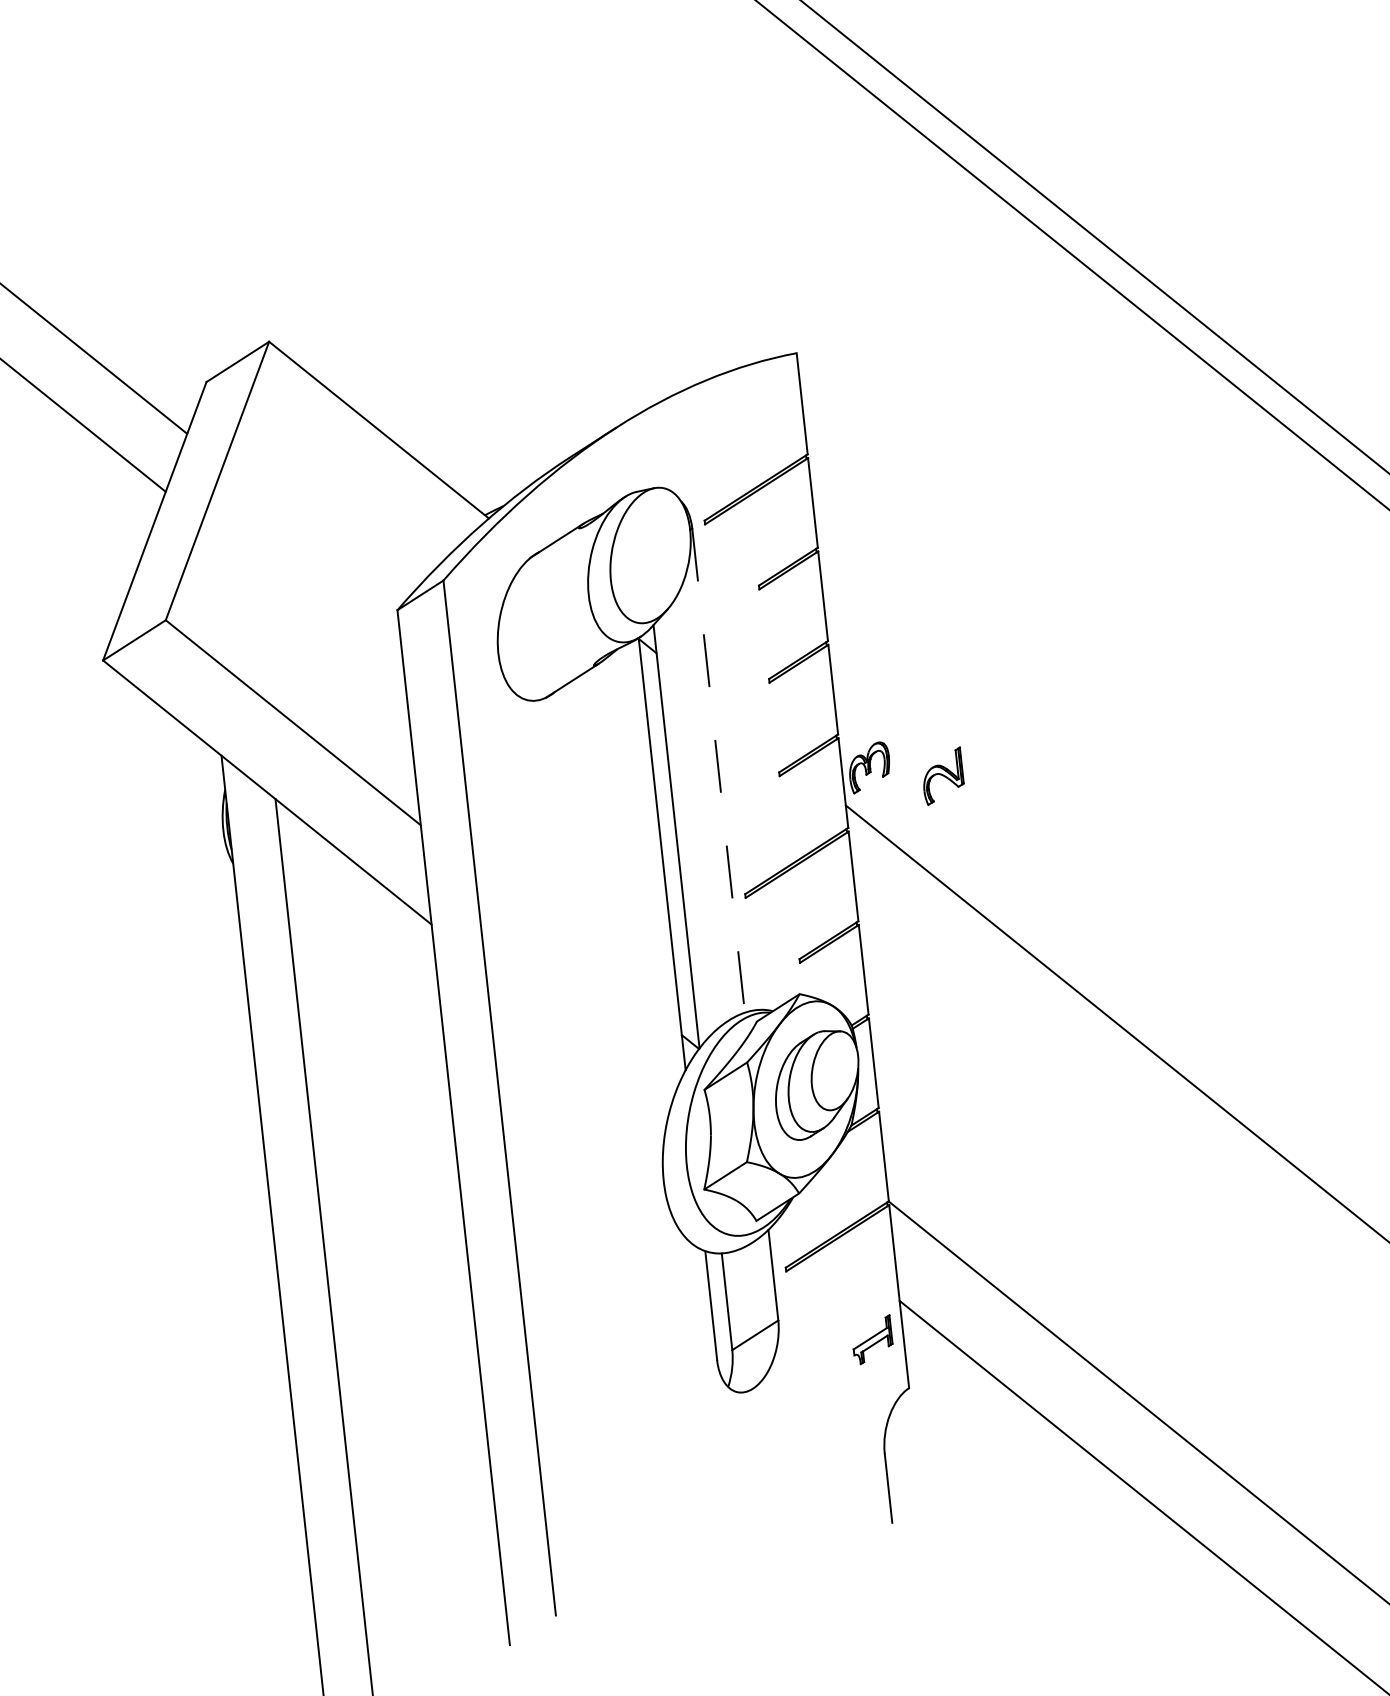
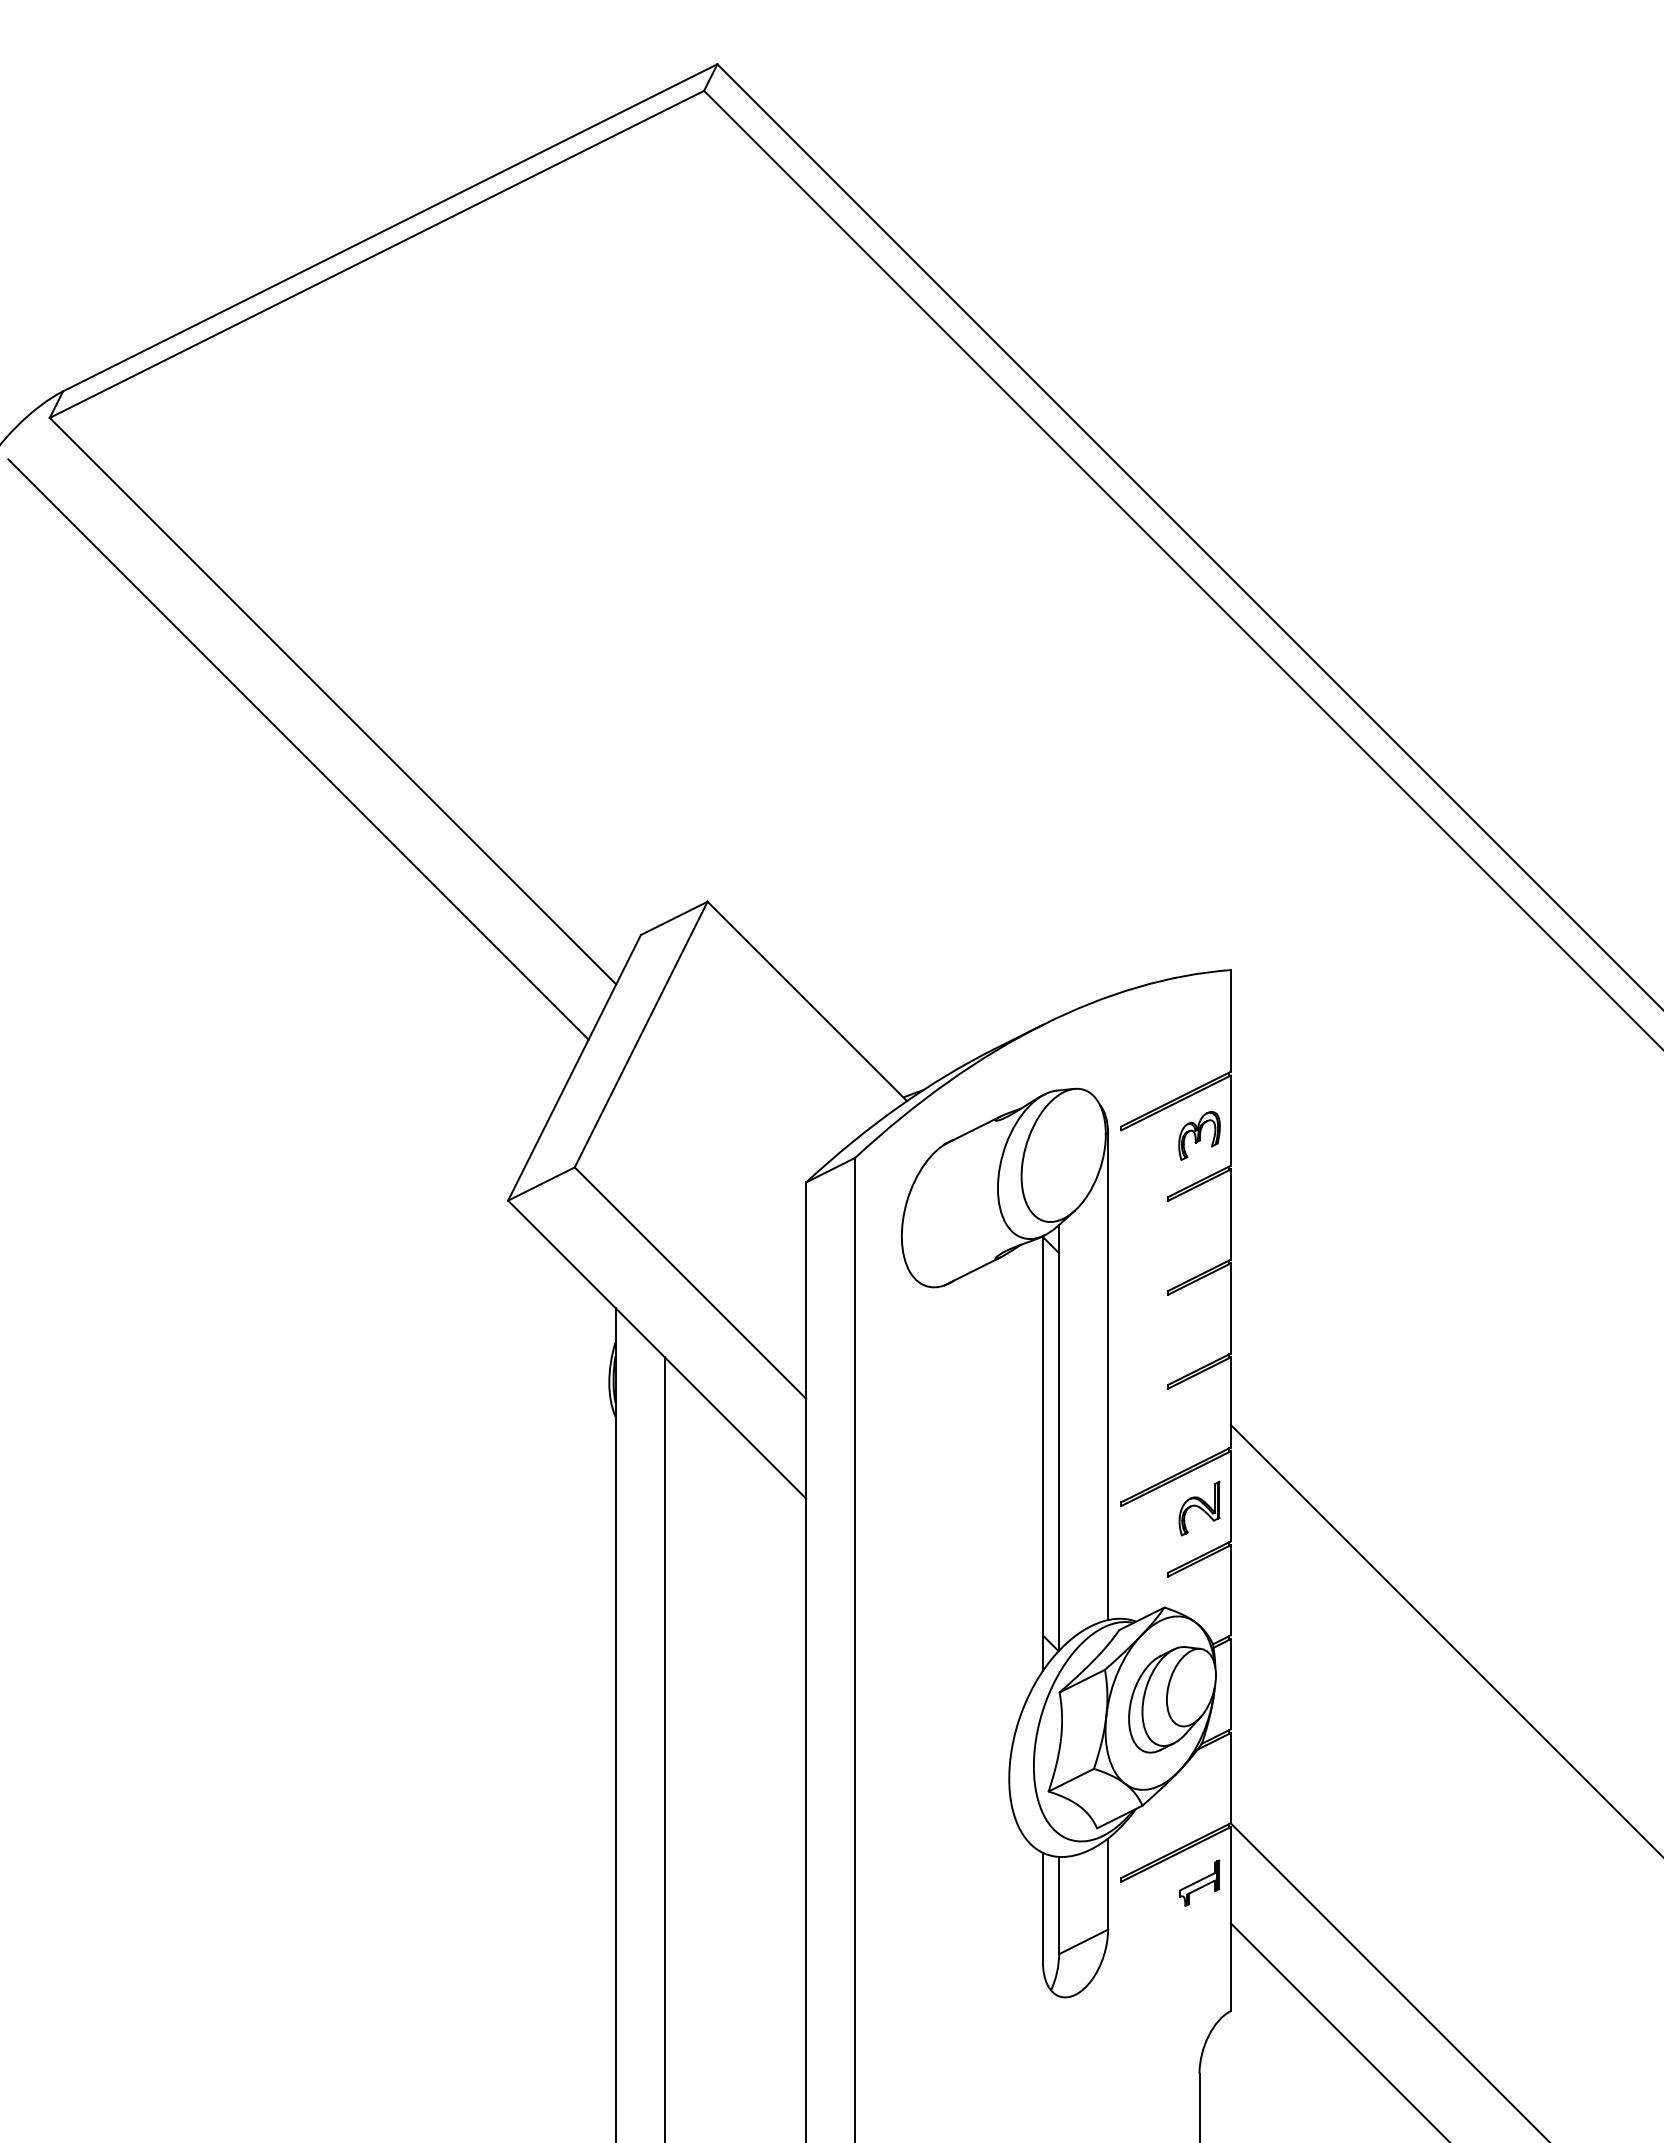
part: (869, 767) -> (1199, 1135), moved
line: (719, 771) -> (1108, 1377), dashed -> solid
part: (942, 776) -> (1199, 1508), moved
part: (872, 1339) -> (1199, 1882), moved

